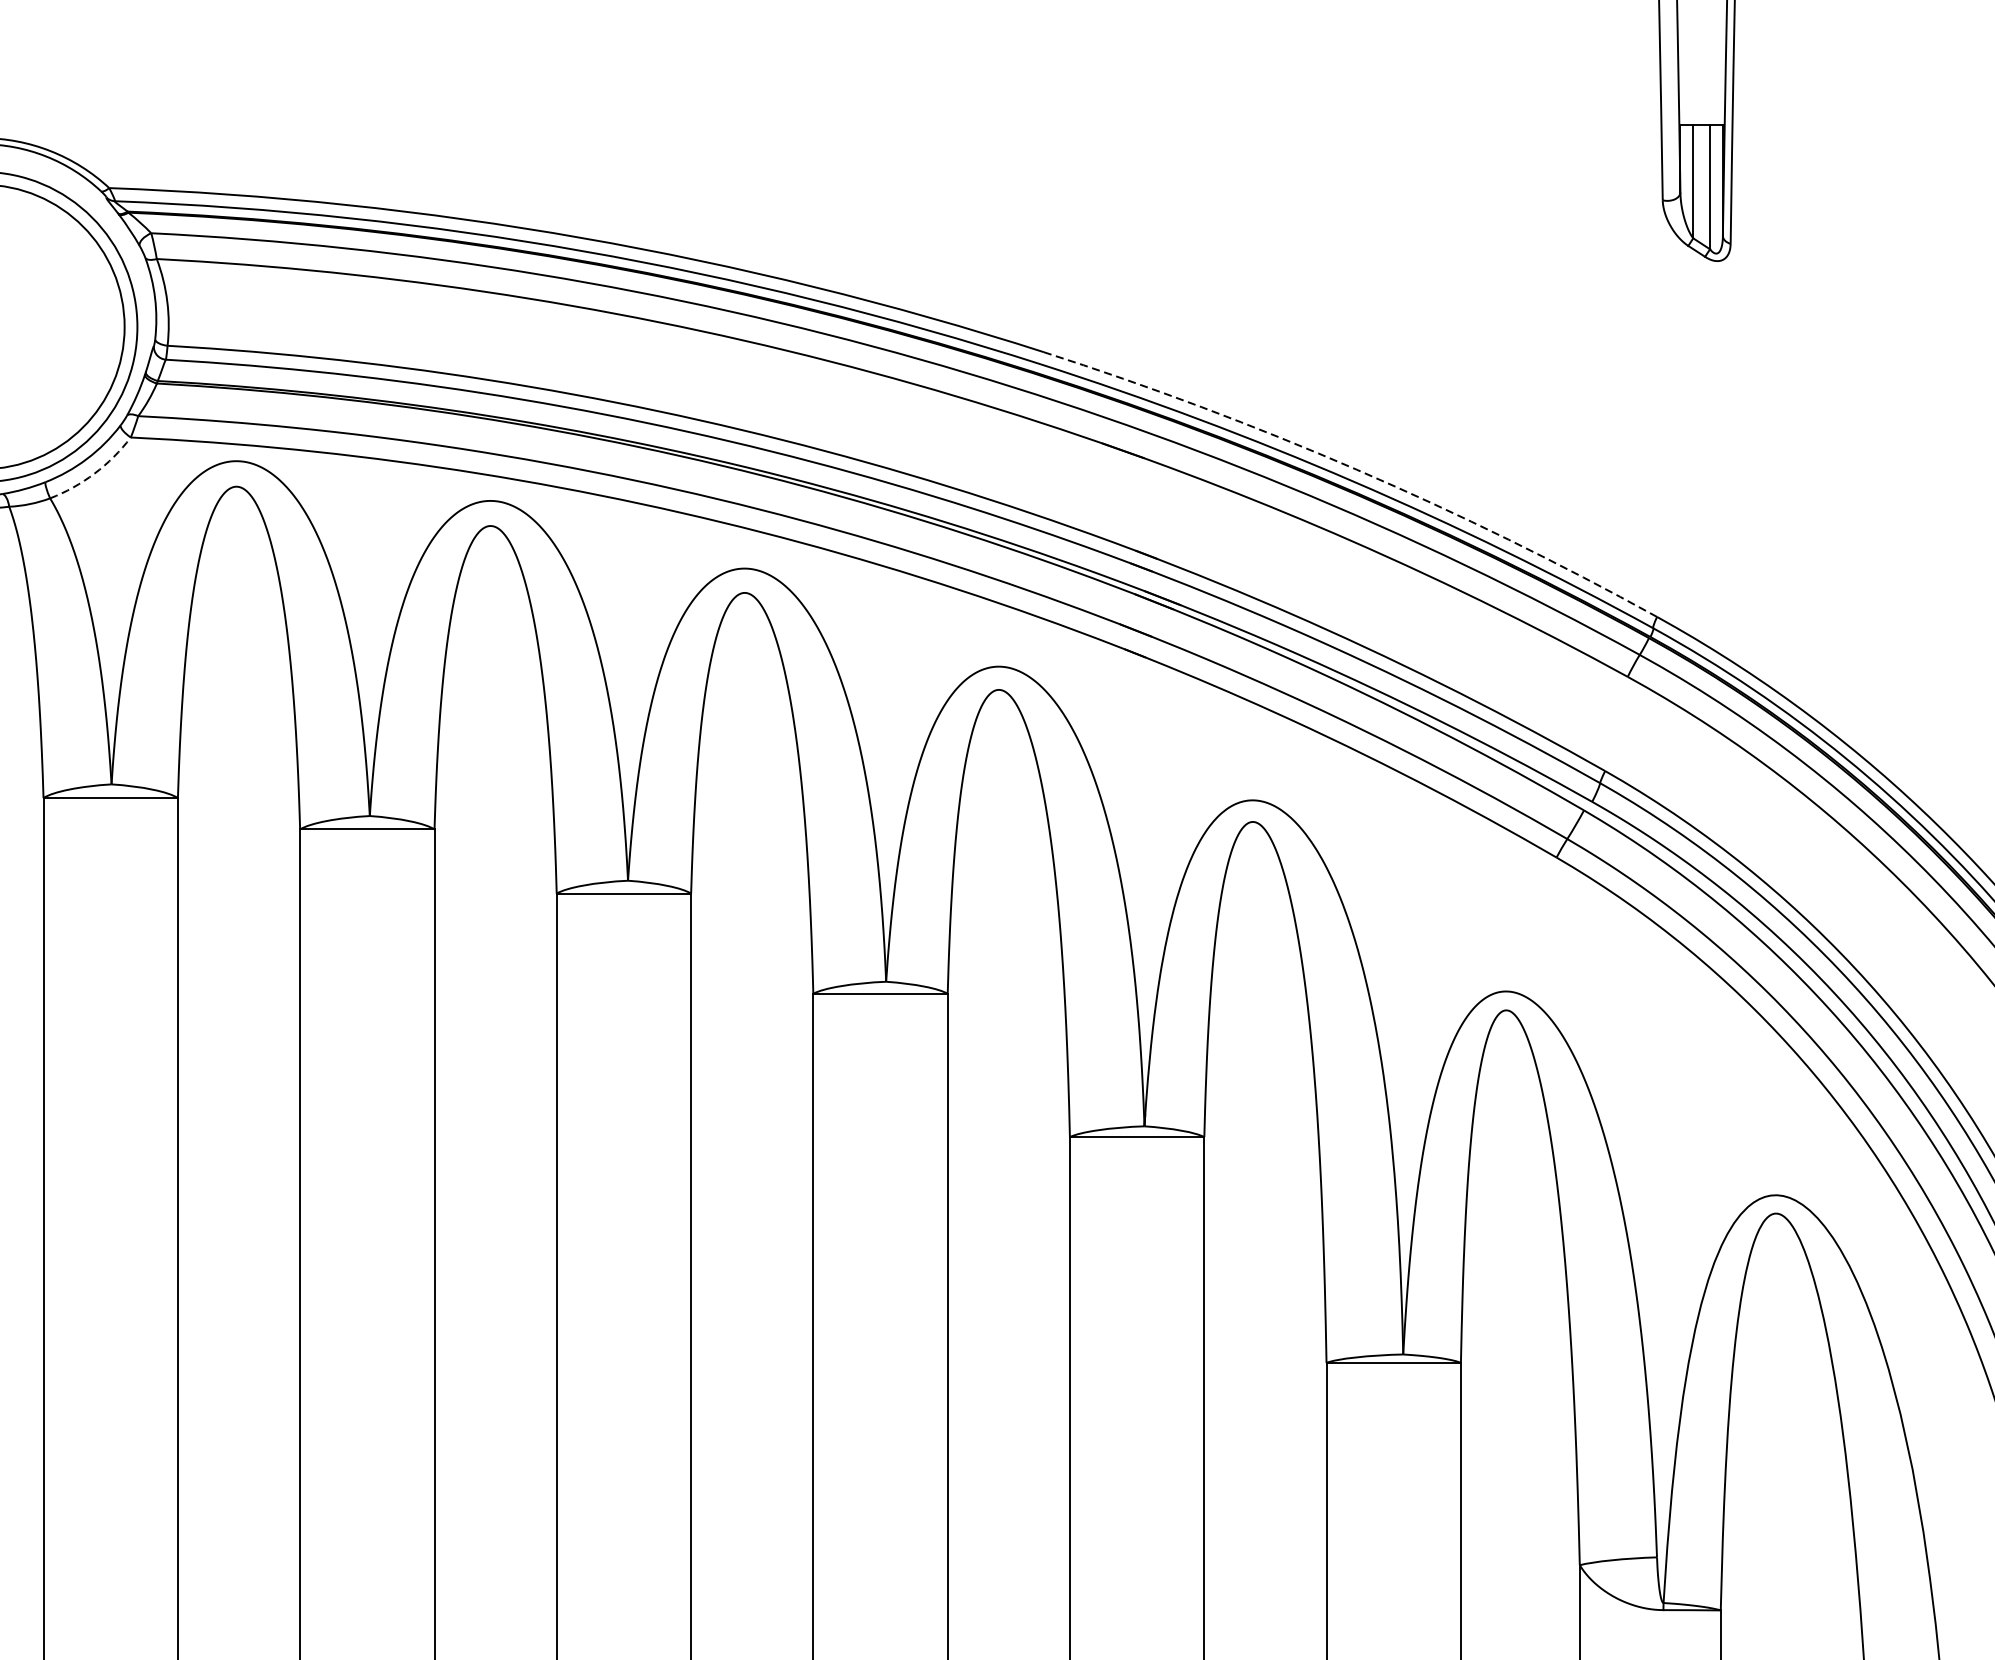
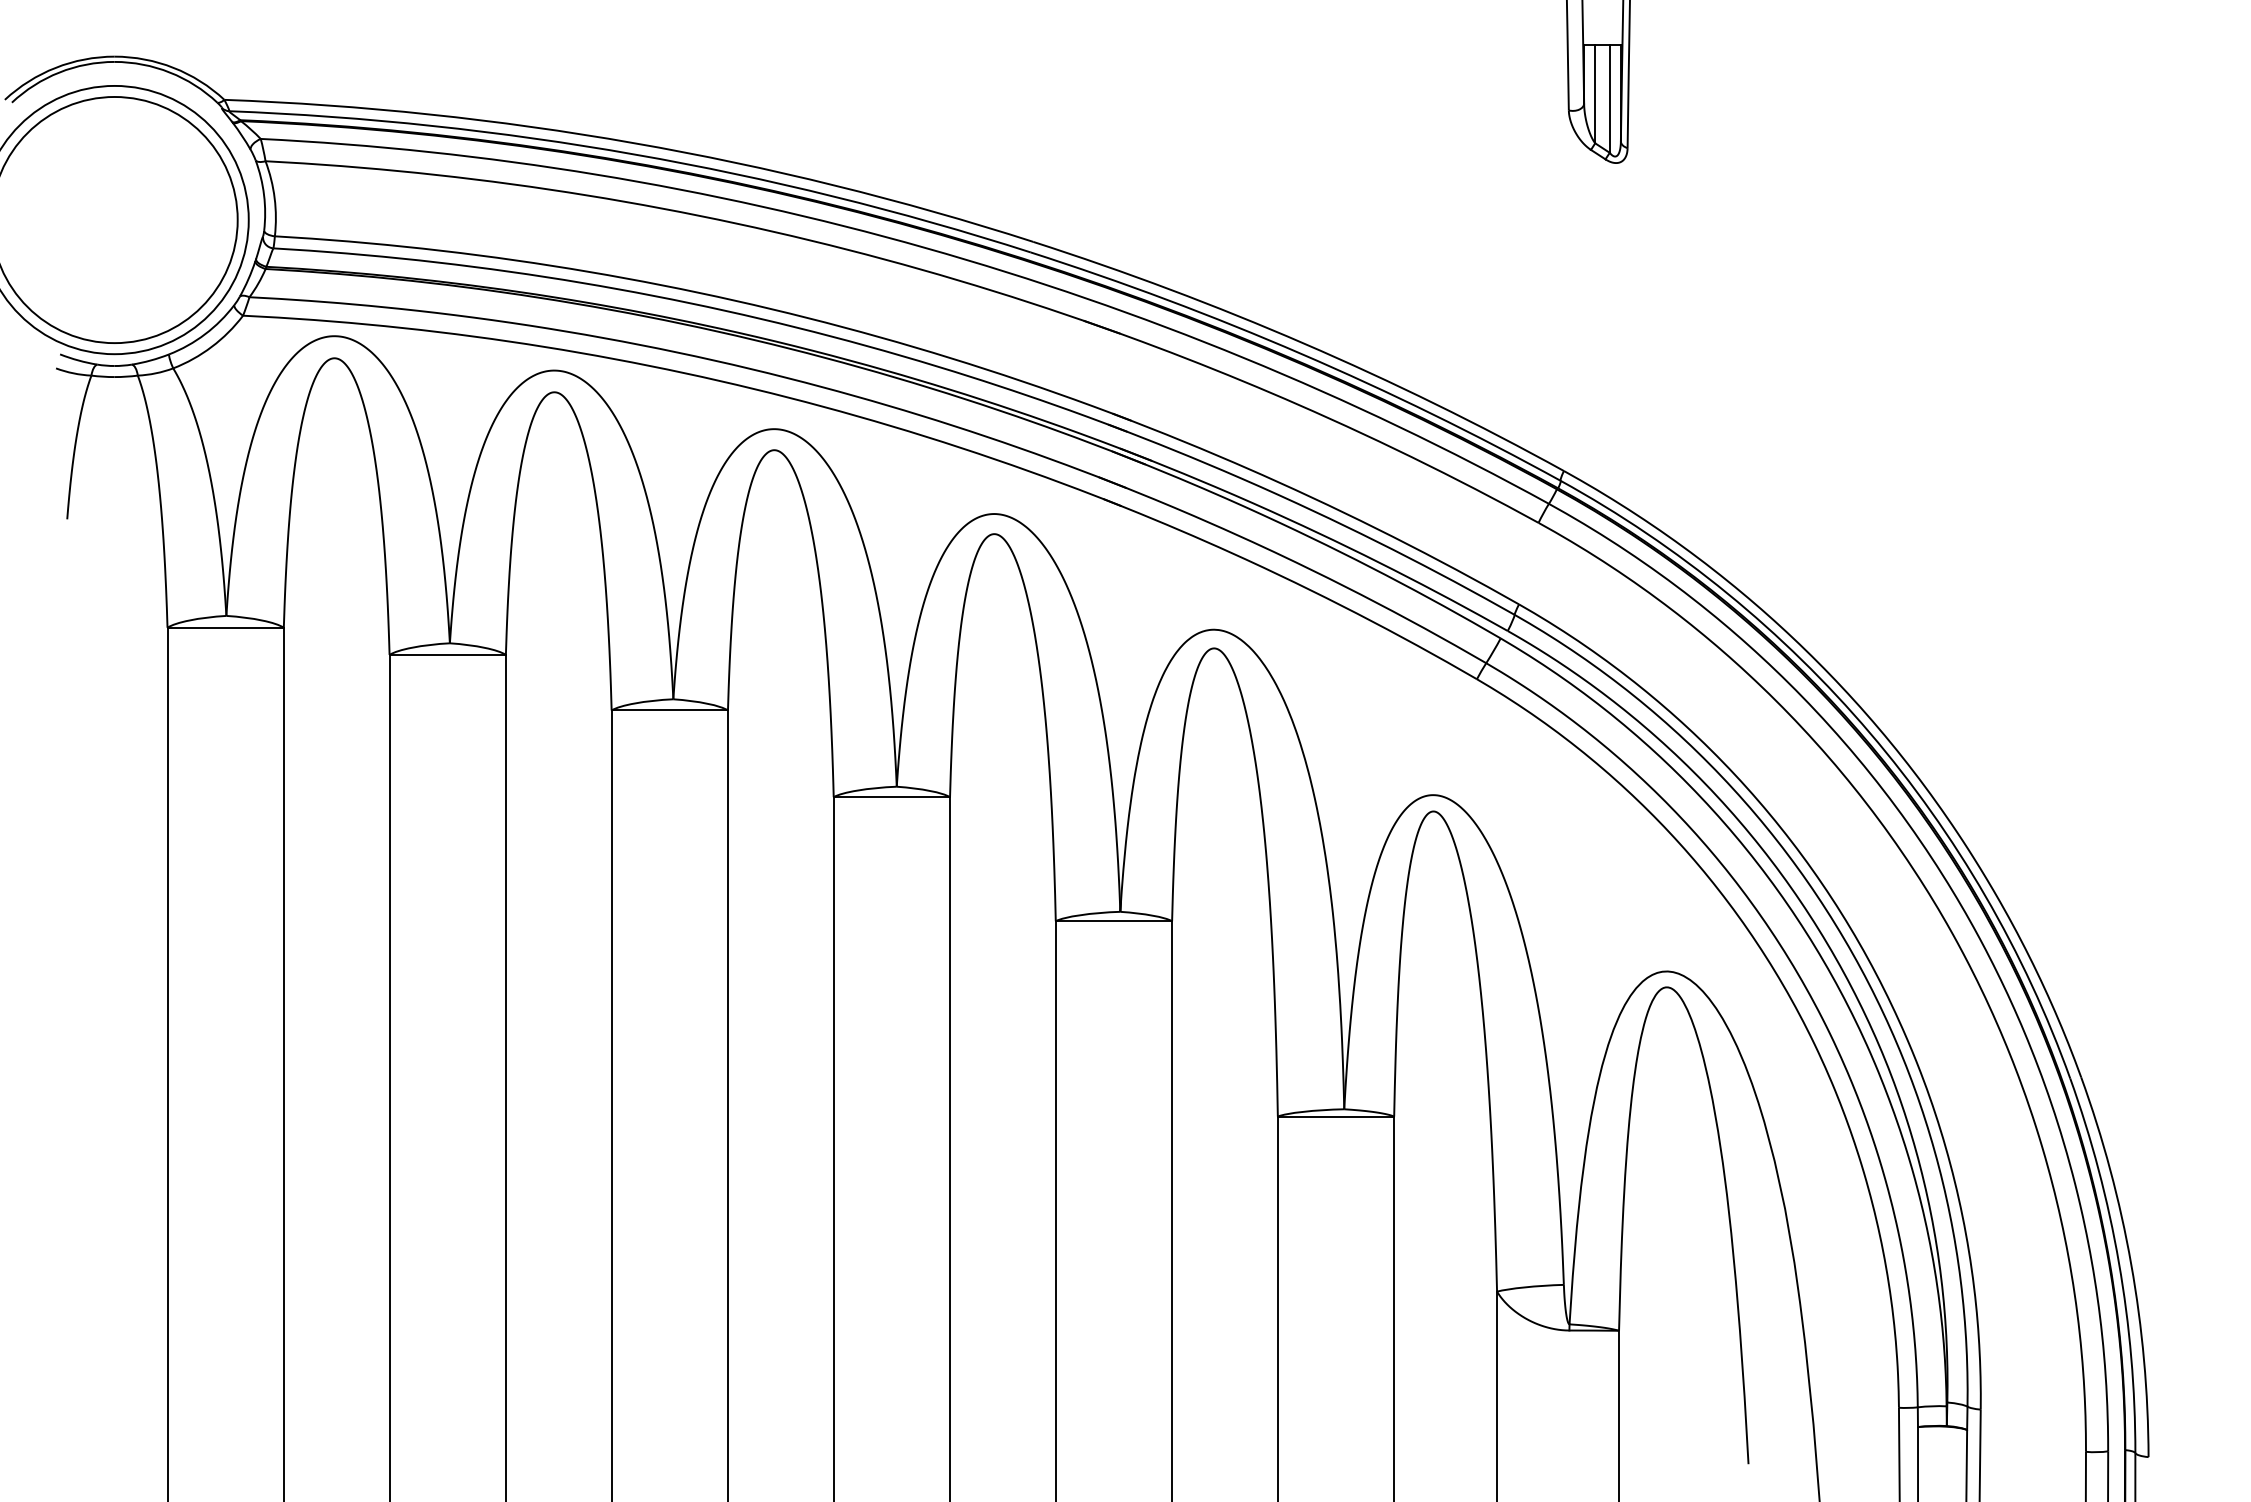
arc: (1357, 469) -> (1304, 343), dashed -> solid
arc: (94, 473) -> (211, 346), dashed -> solid

